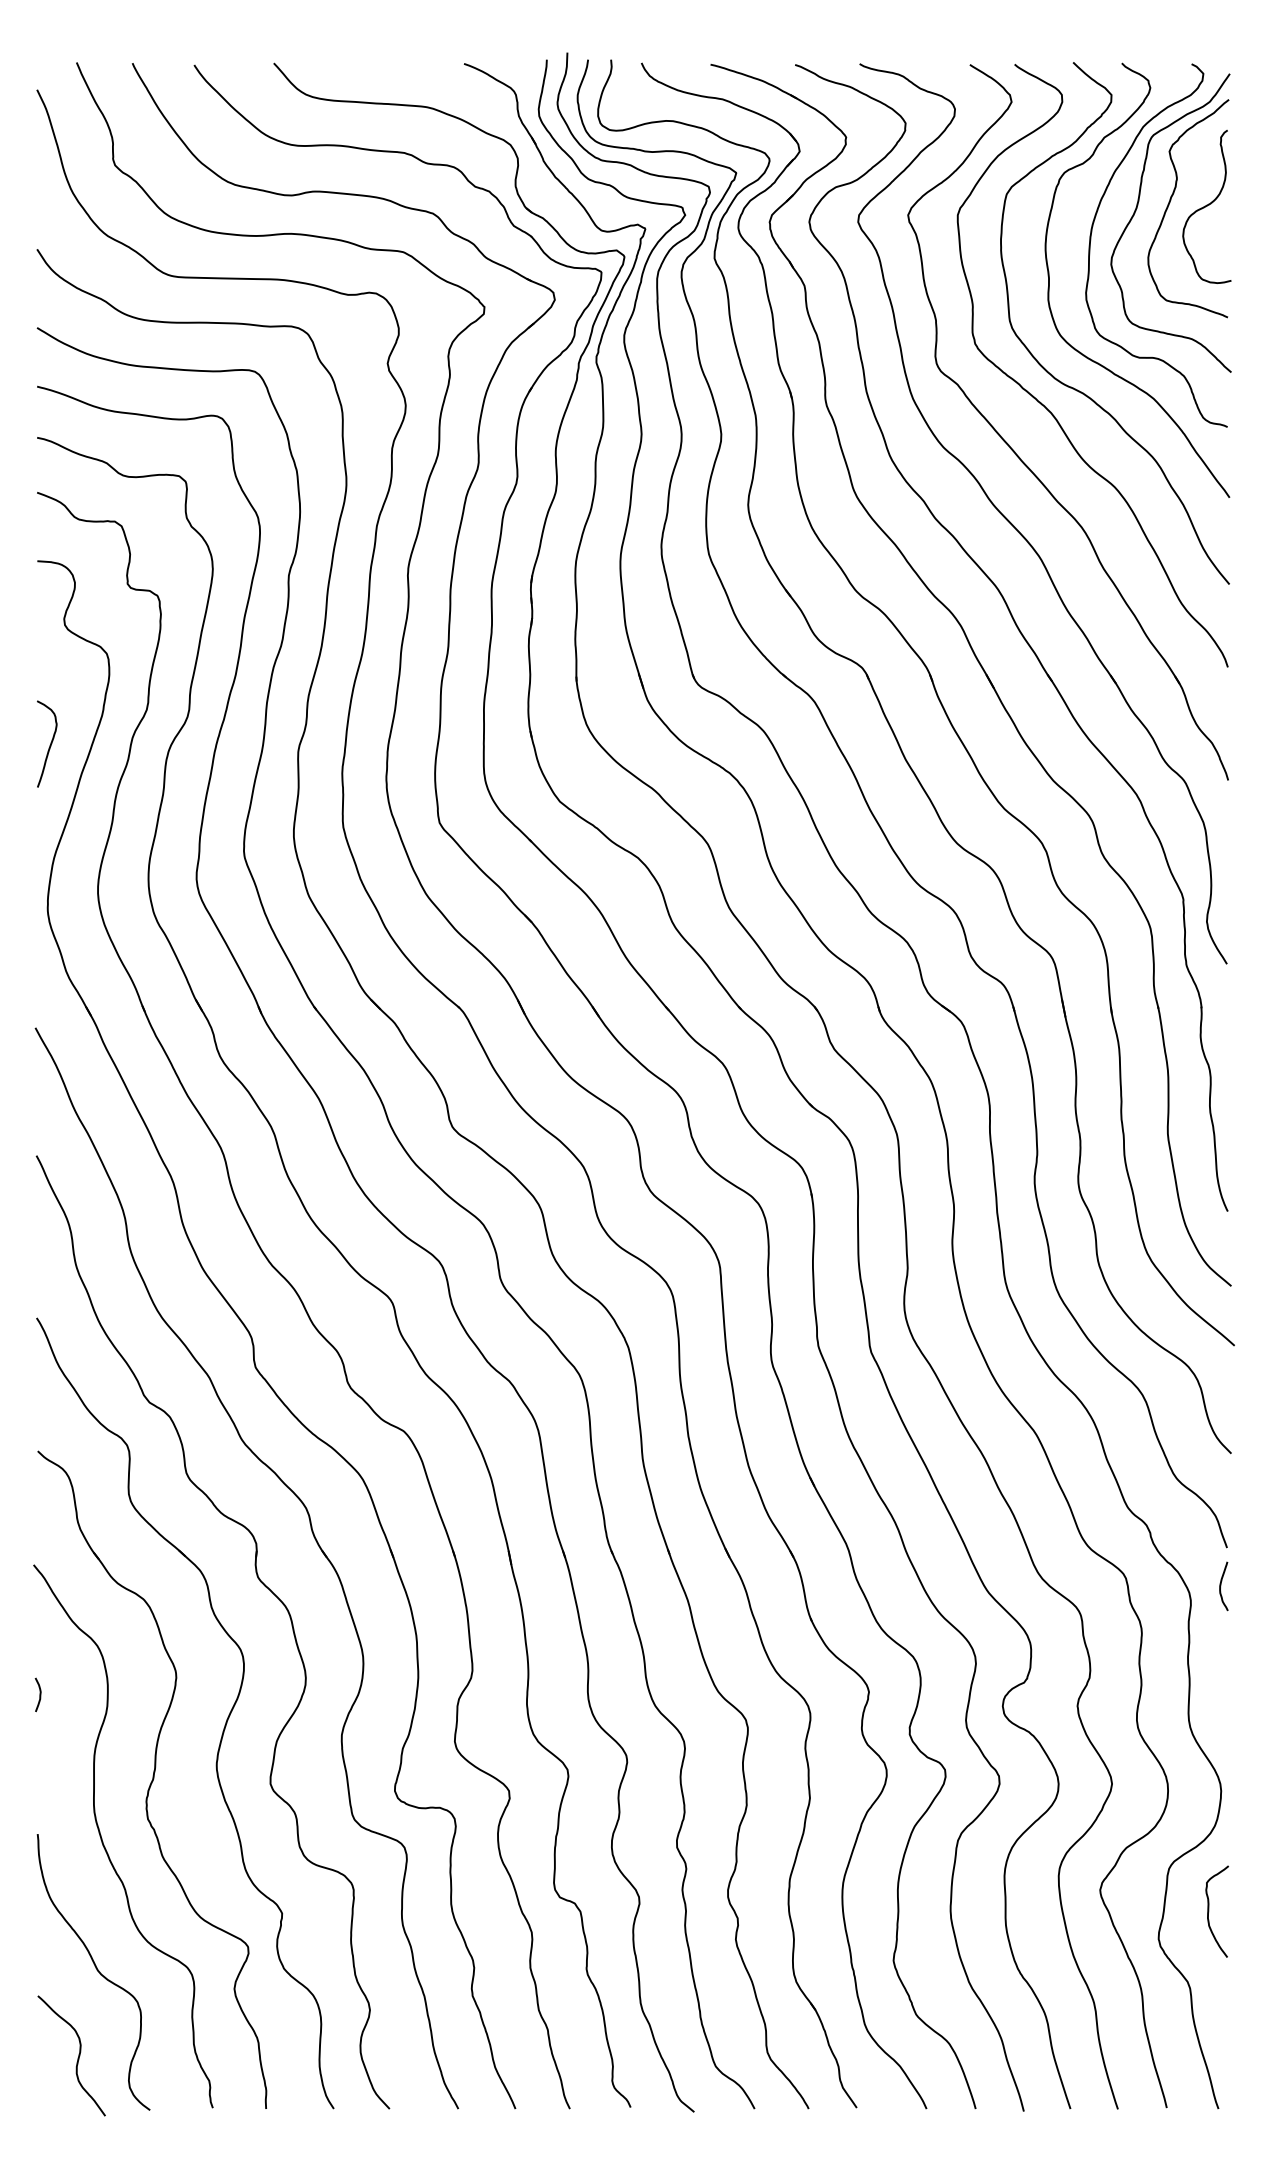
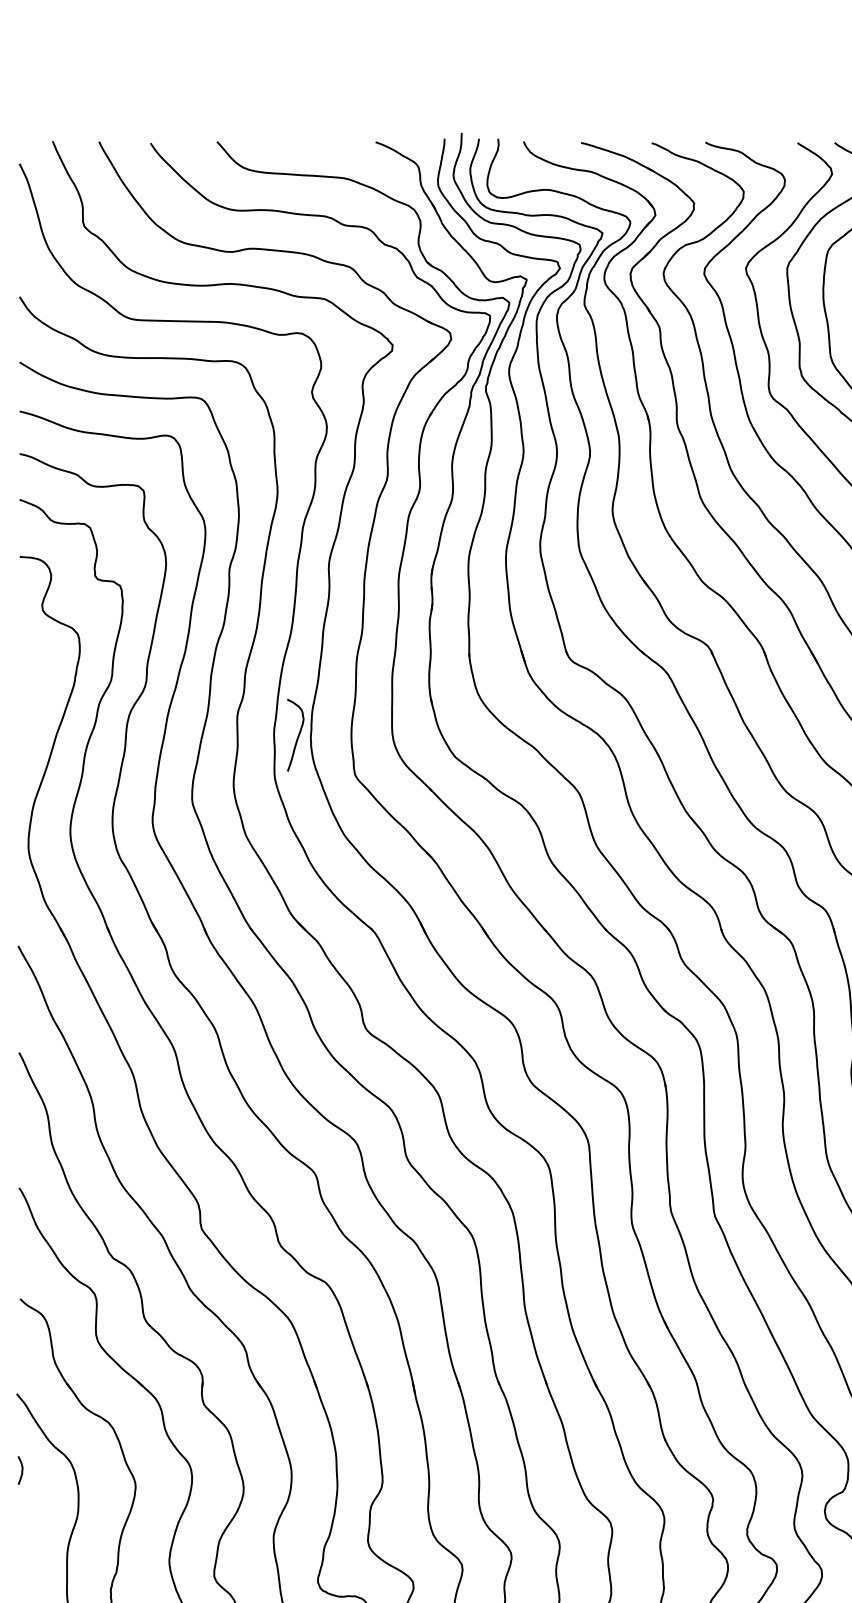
curve: (49, 745) -> (297, 736), moved
curve: (39, 1694) -> (21, 1470), moved

